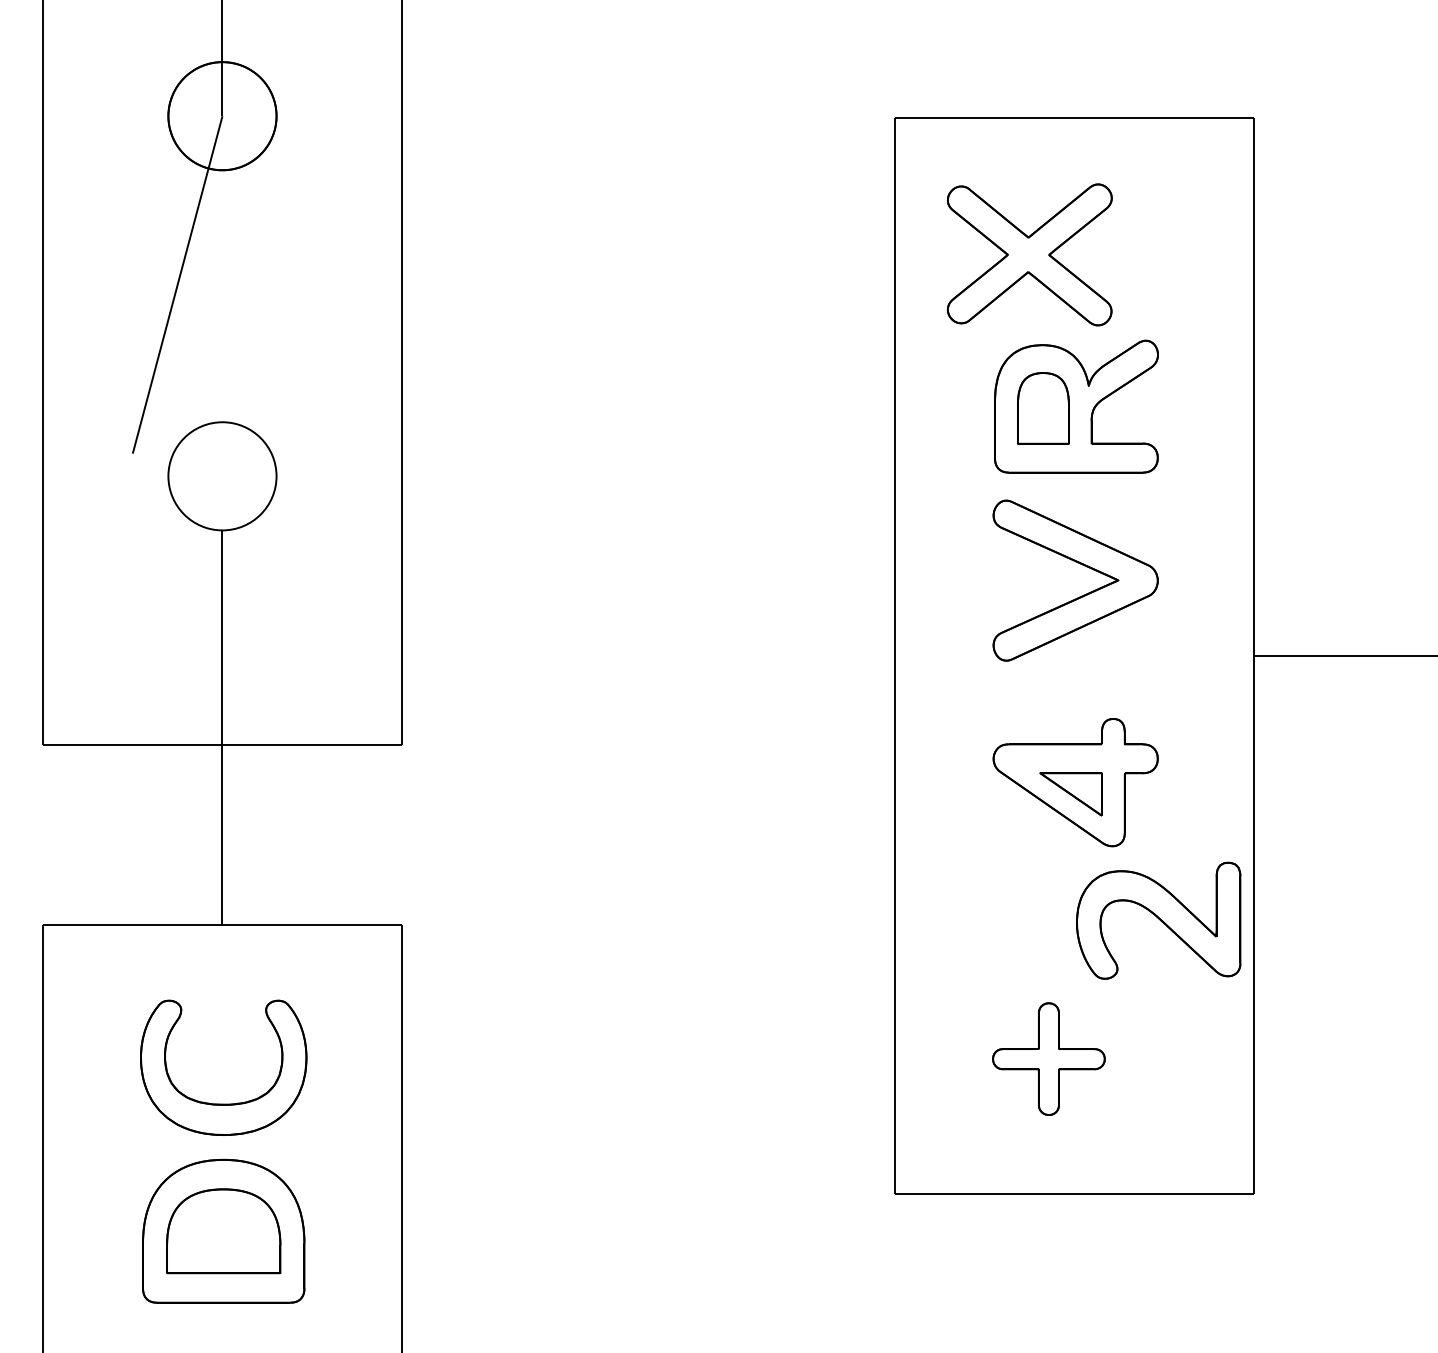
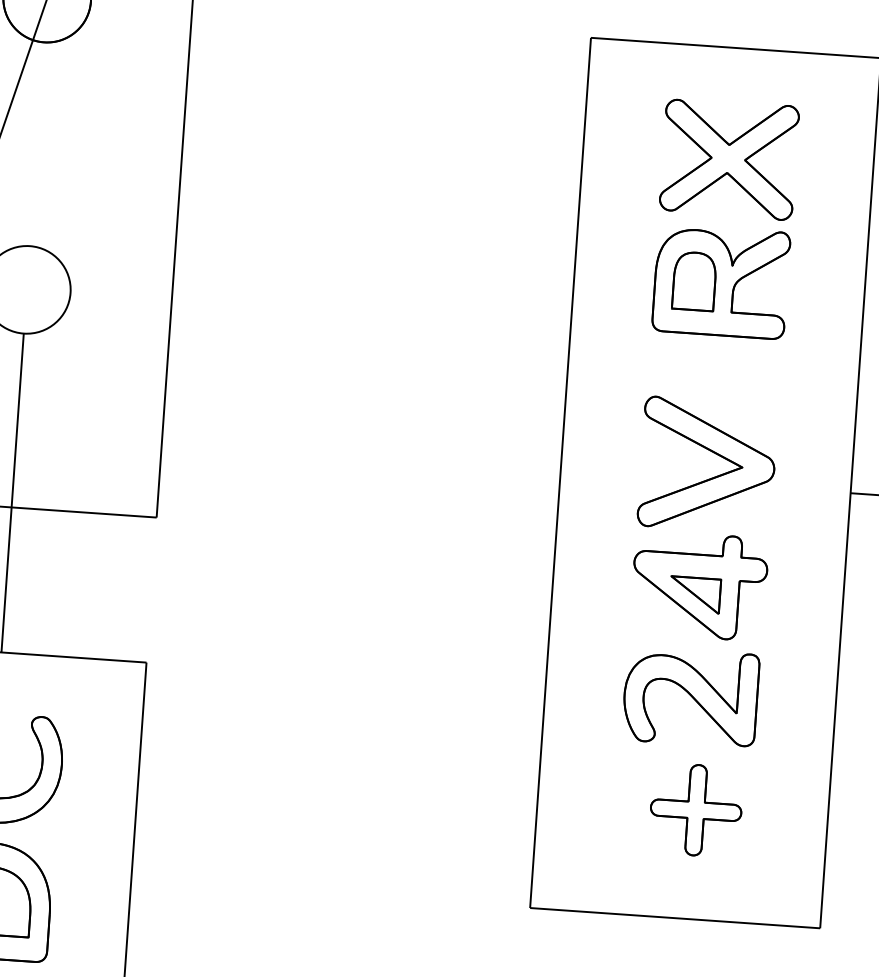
part: (1029, 254) -> (729, 158), moved
part: (1083, 594) -> (713, 476), moved
part: (1158, 920) -> (690, 697), moved
part: (1048, 1058) -> (695, 809), moved

